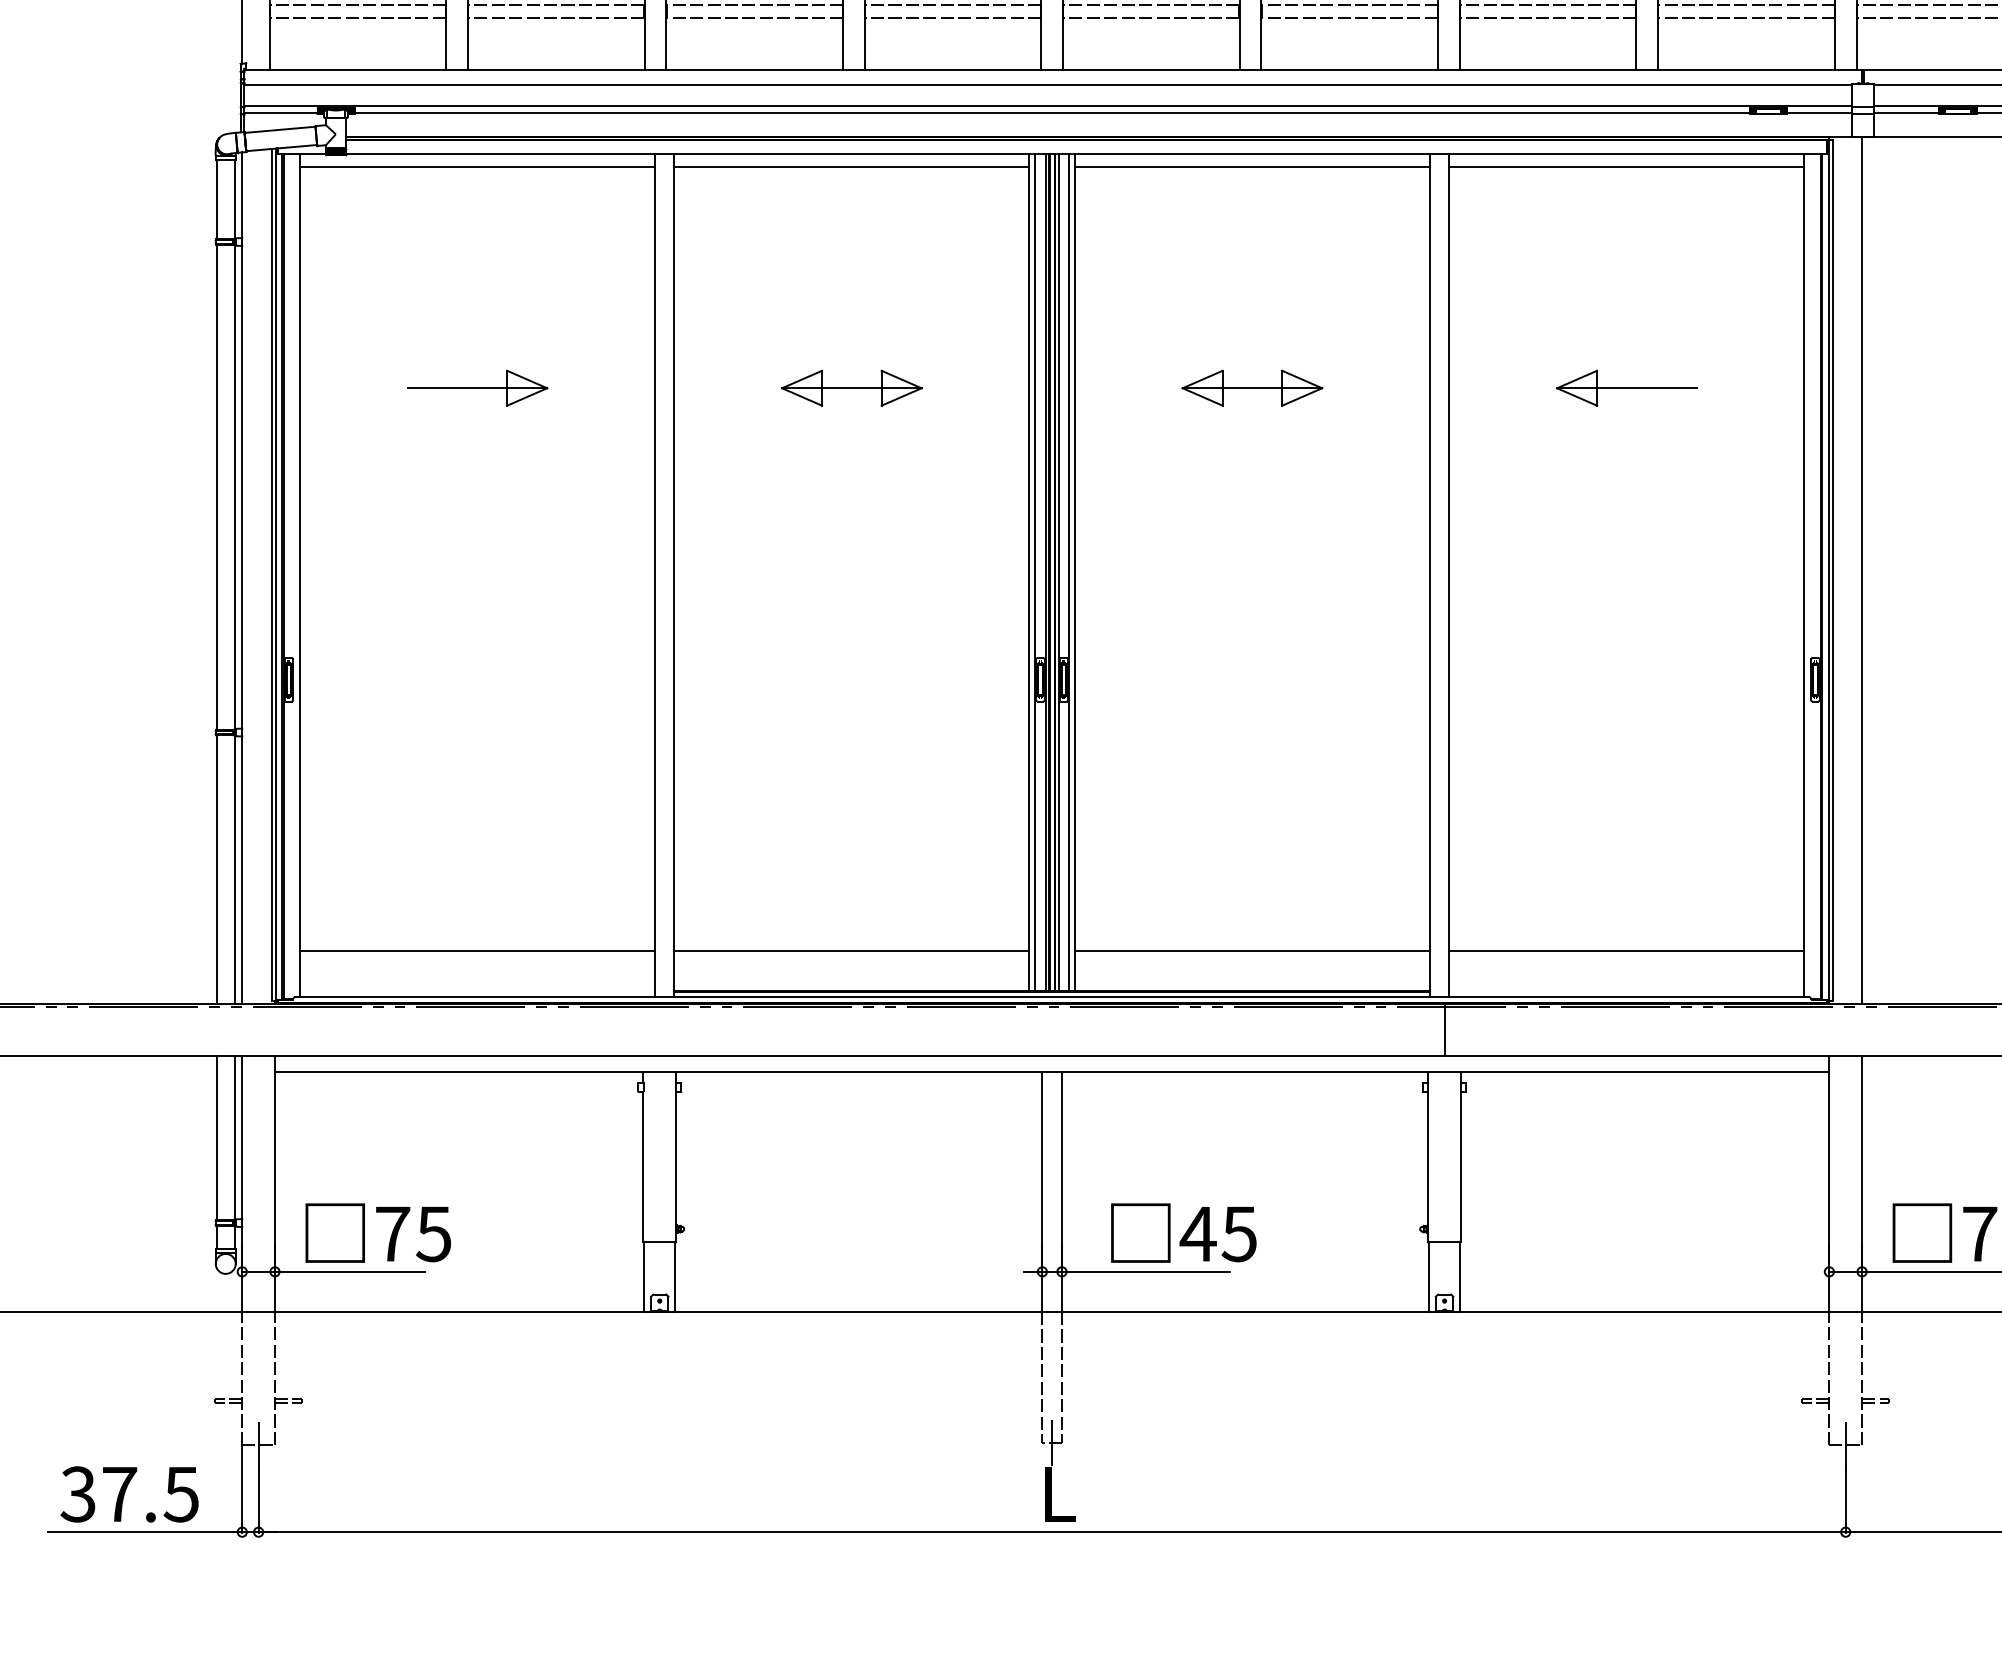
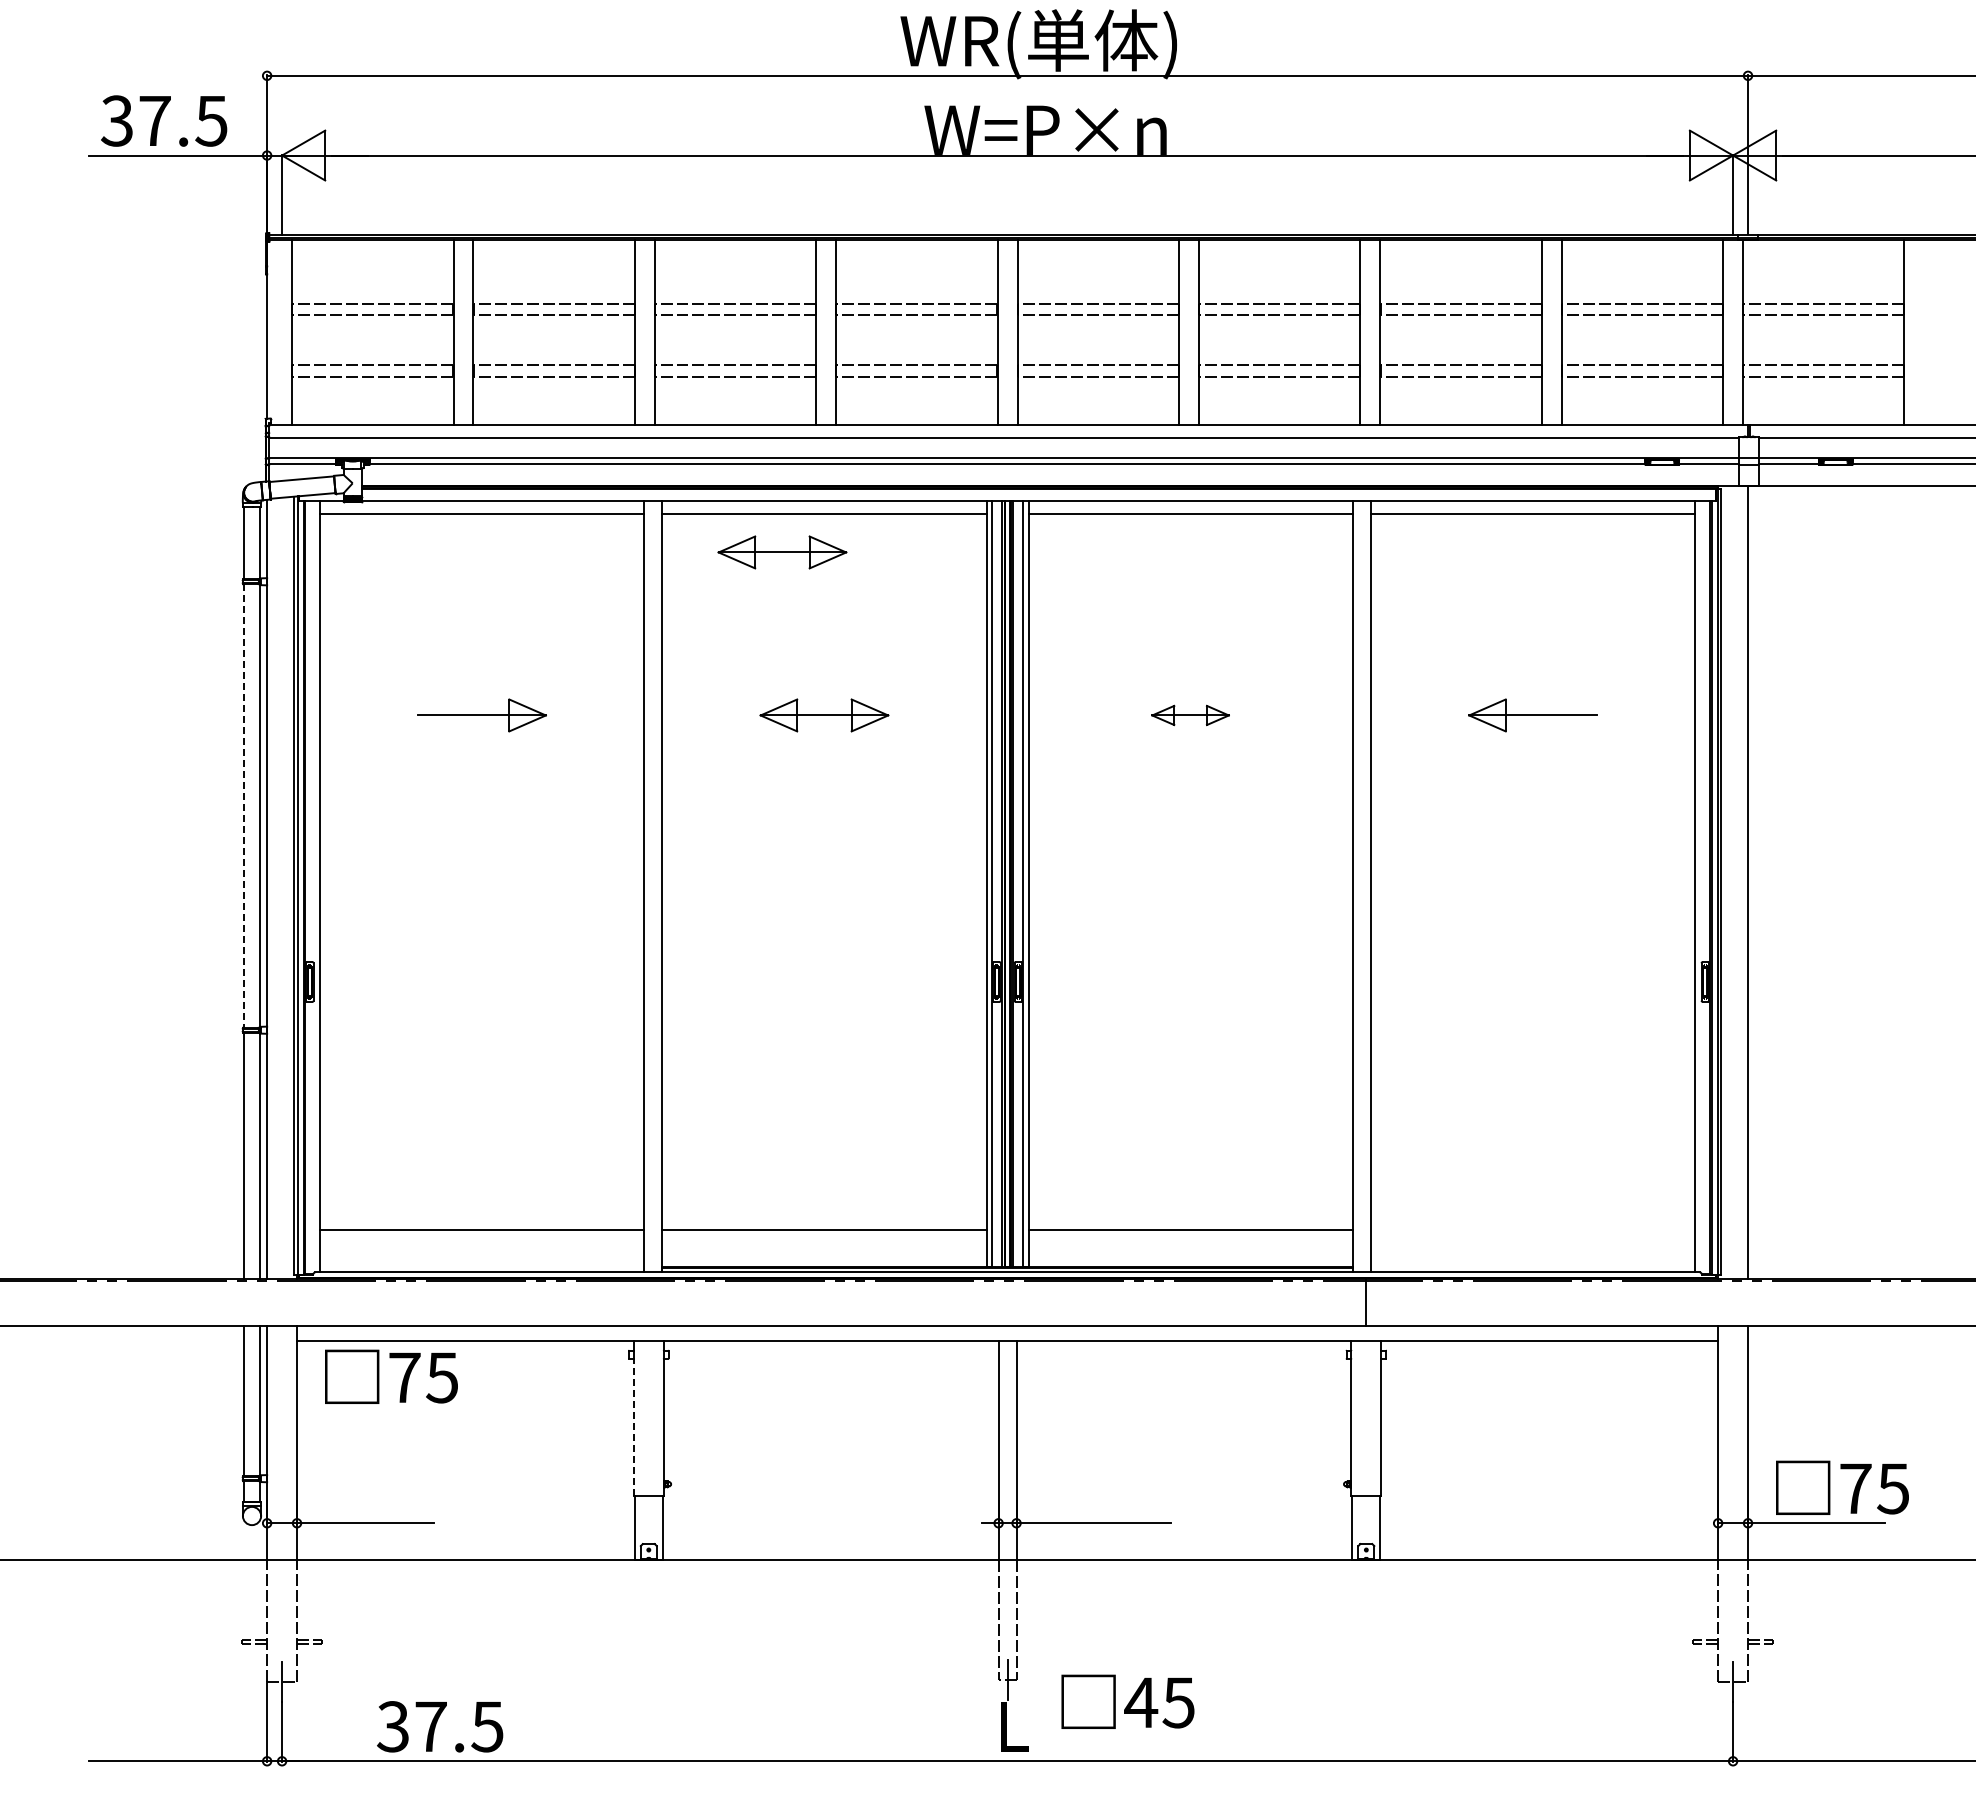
part: (805, 210) -> (782, 552), added
part: (1252, 388) -> (1190, 715), size x0.6
line: (216, 486) -> (243, 805), solid -> dashed
line: (1626, 950) -> (1532, 1229), removed
line: (643, 1167) -> (633, 1427), solid -> dashed
text: (378, 1232) -> (391, 1376), moved
text: (1183, 1232) -> (1127, 1701), moved
text: (130, 1494) -> (440, 1726), moved

